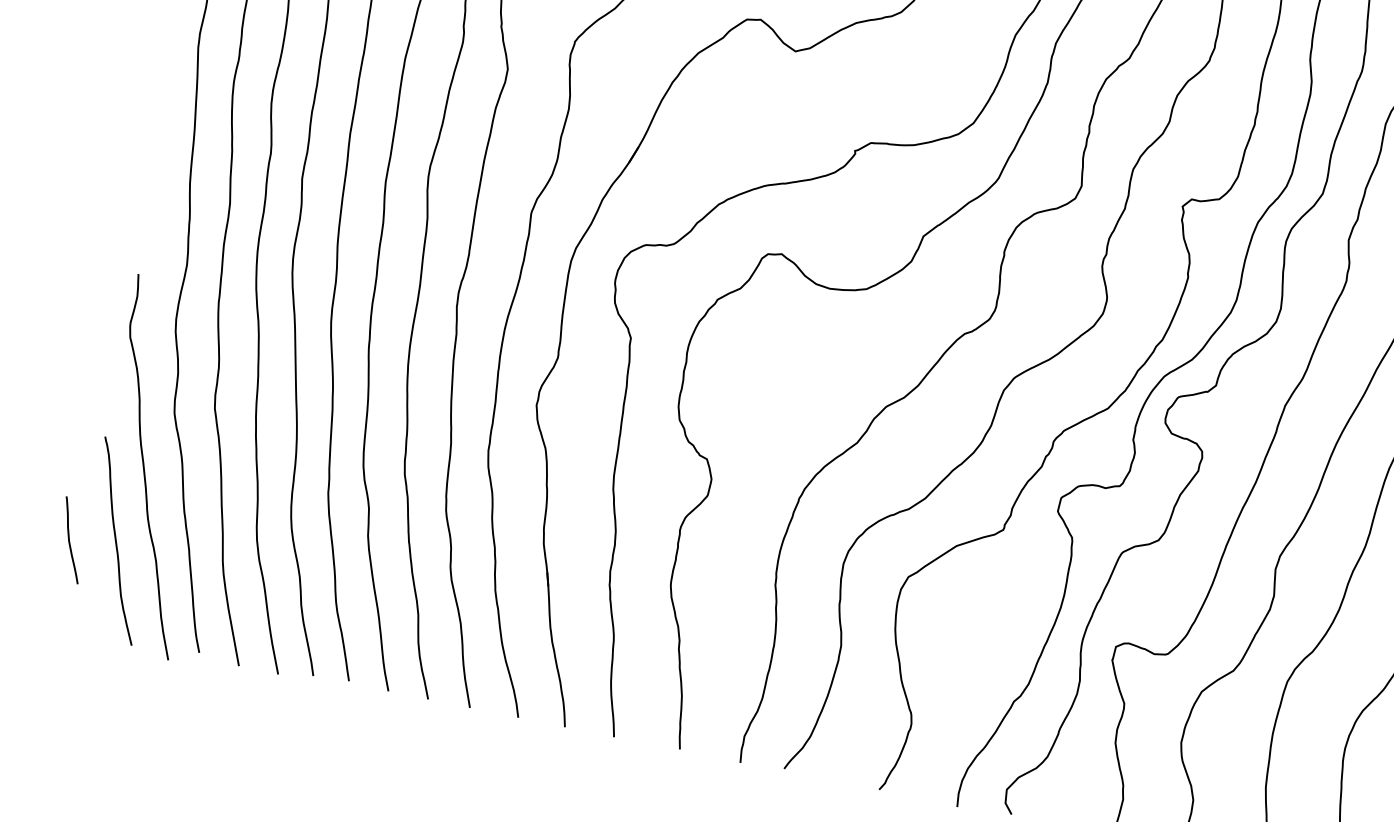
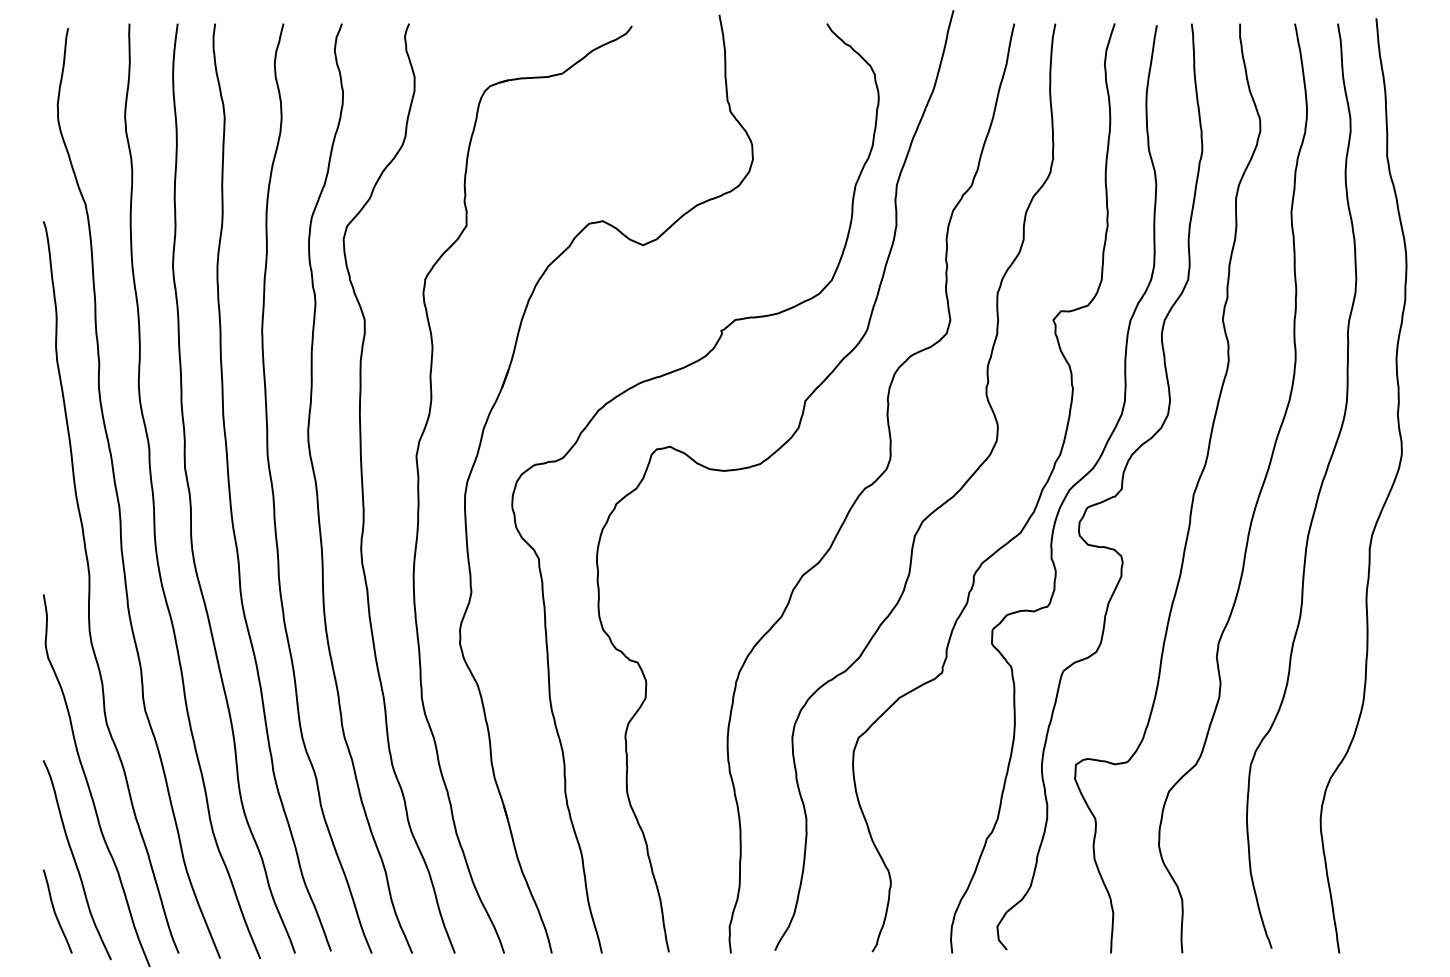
curve: (69, 539) -> (55, 911), moved

